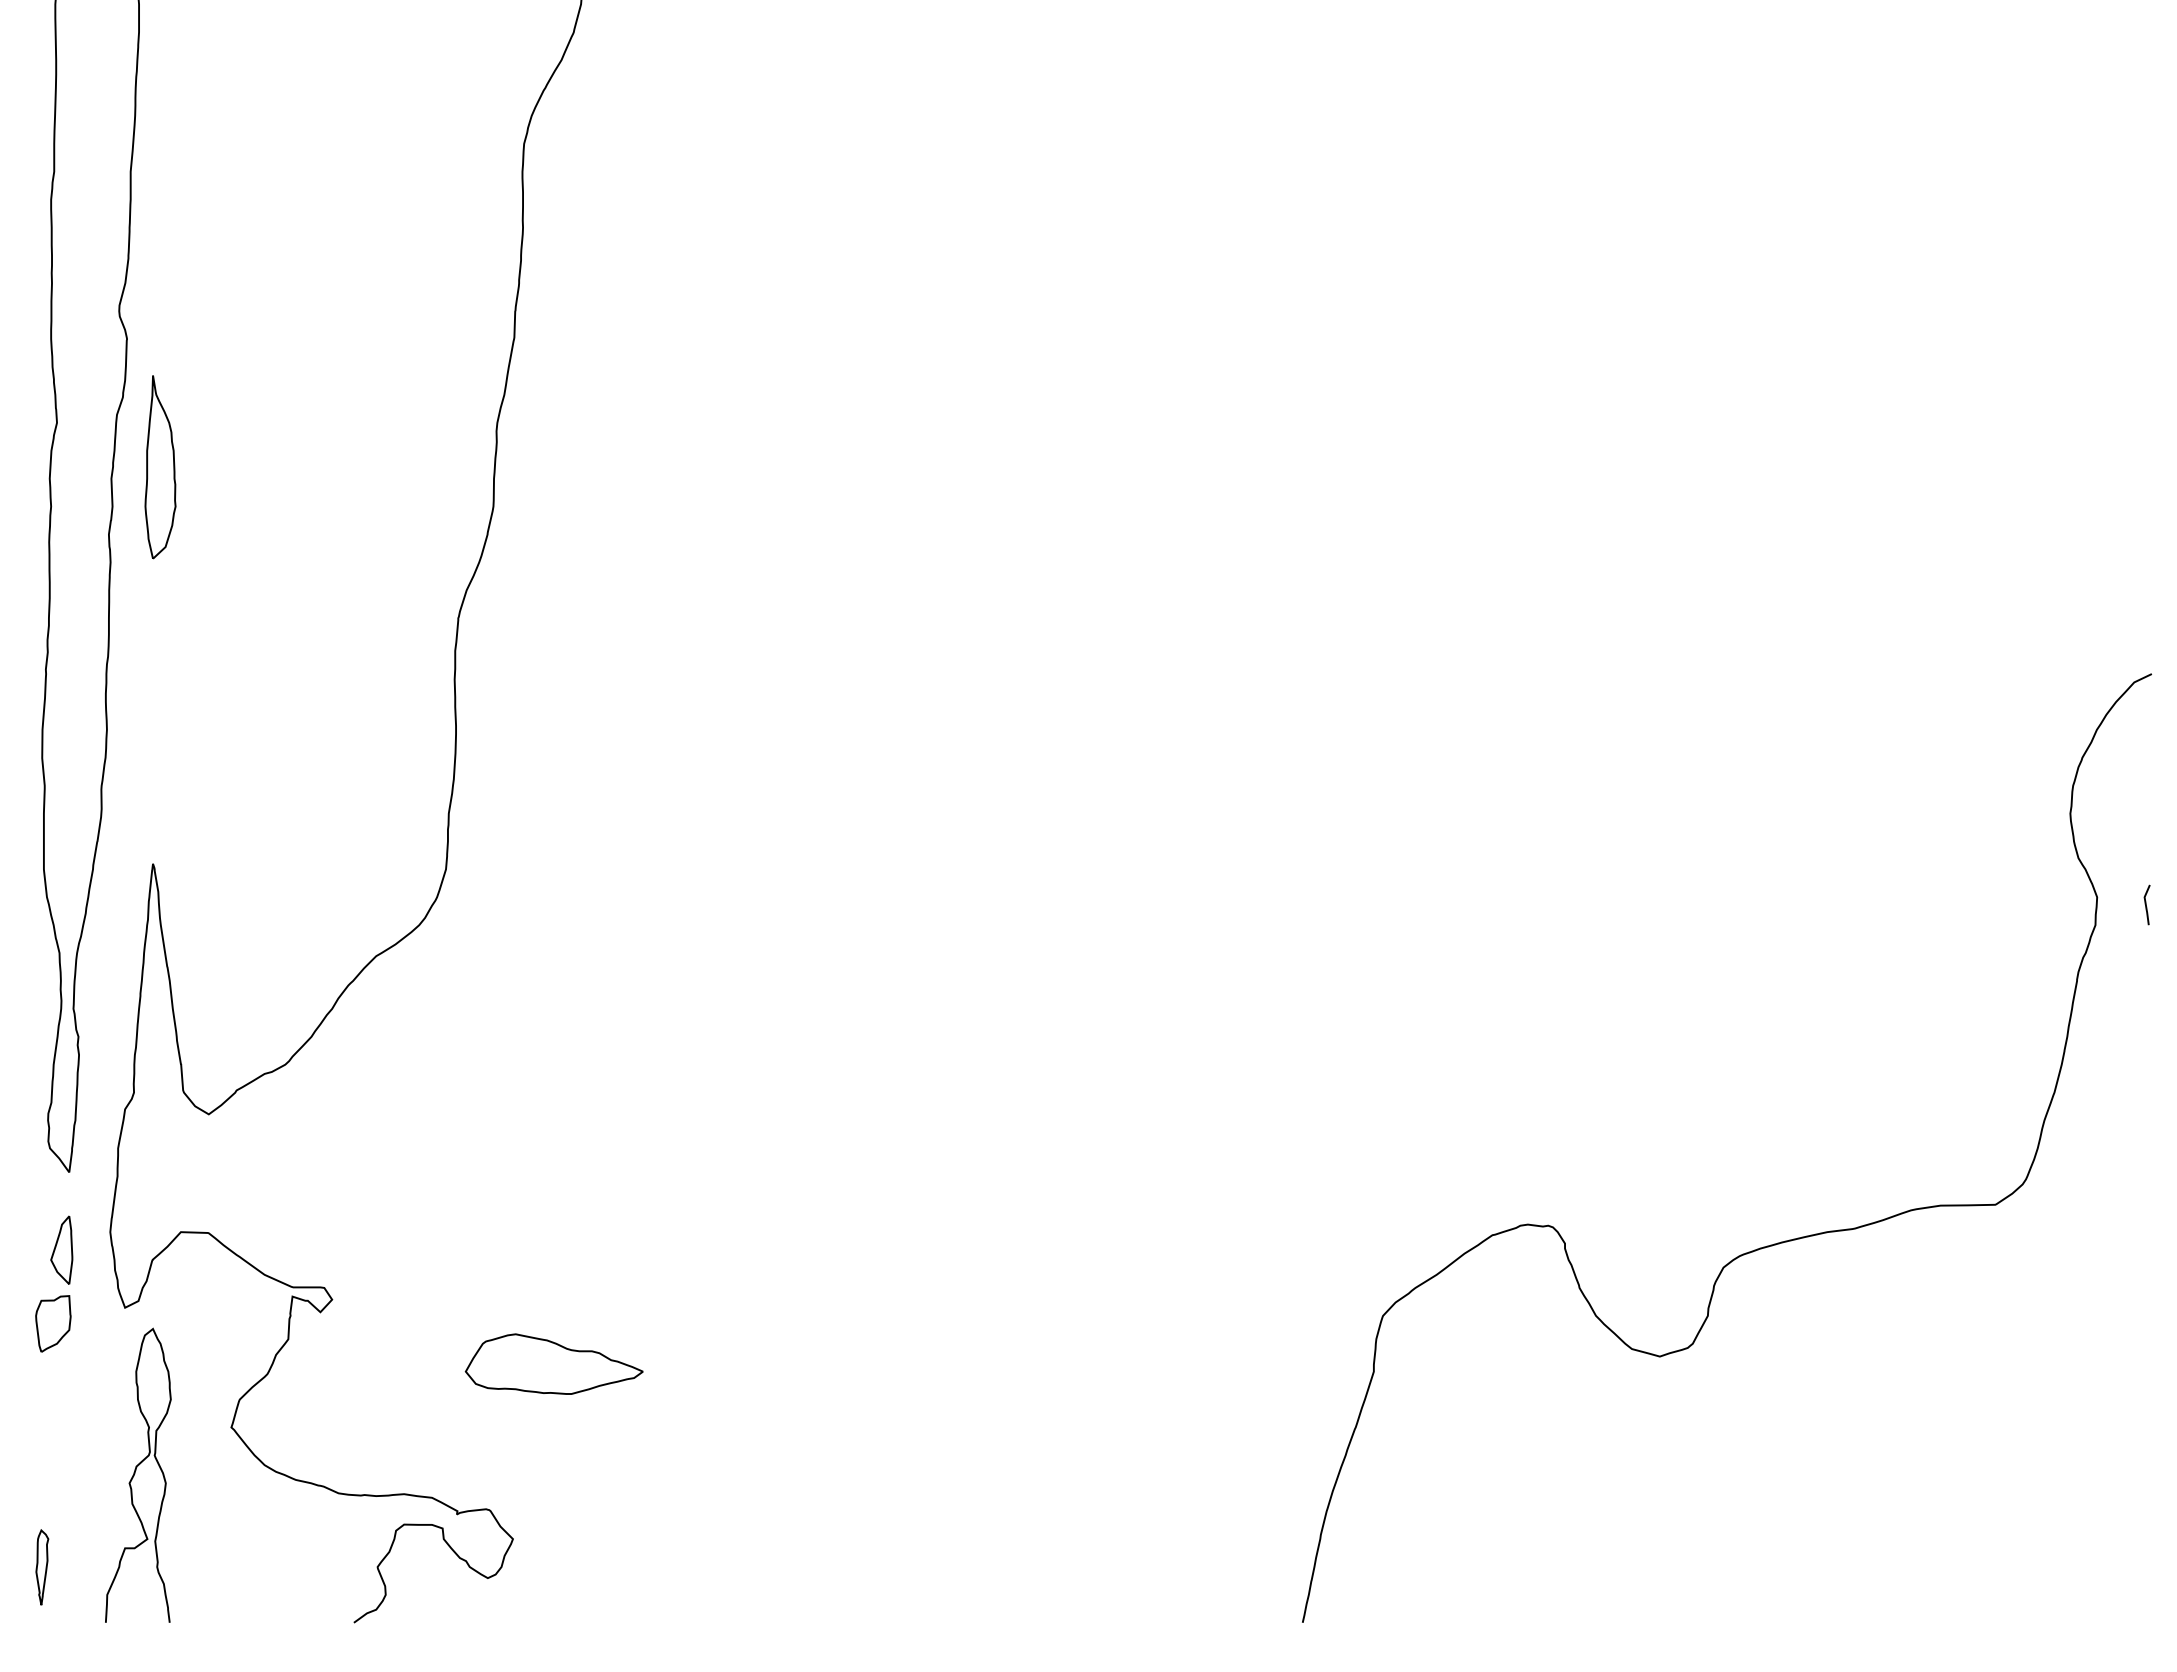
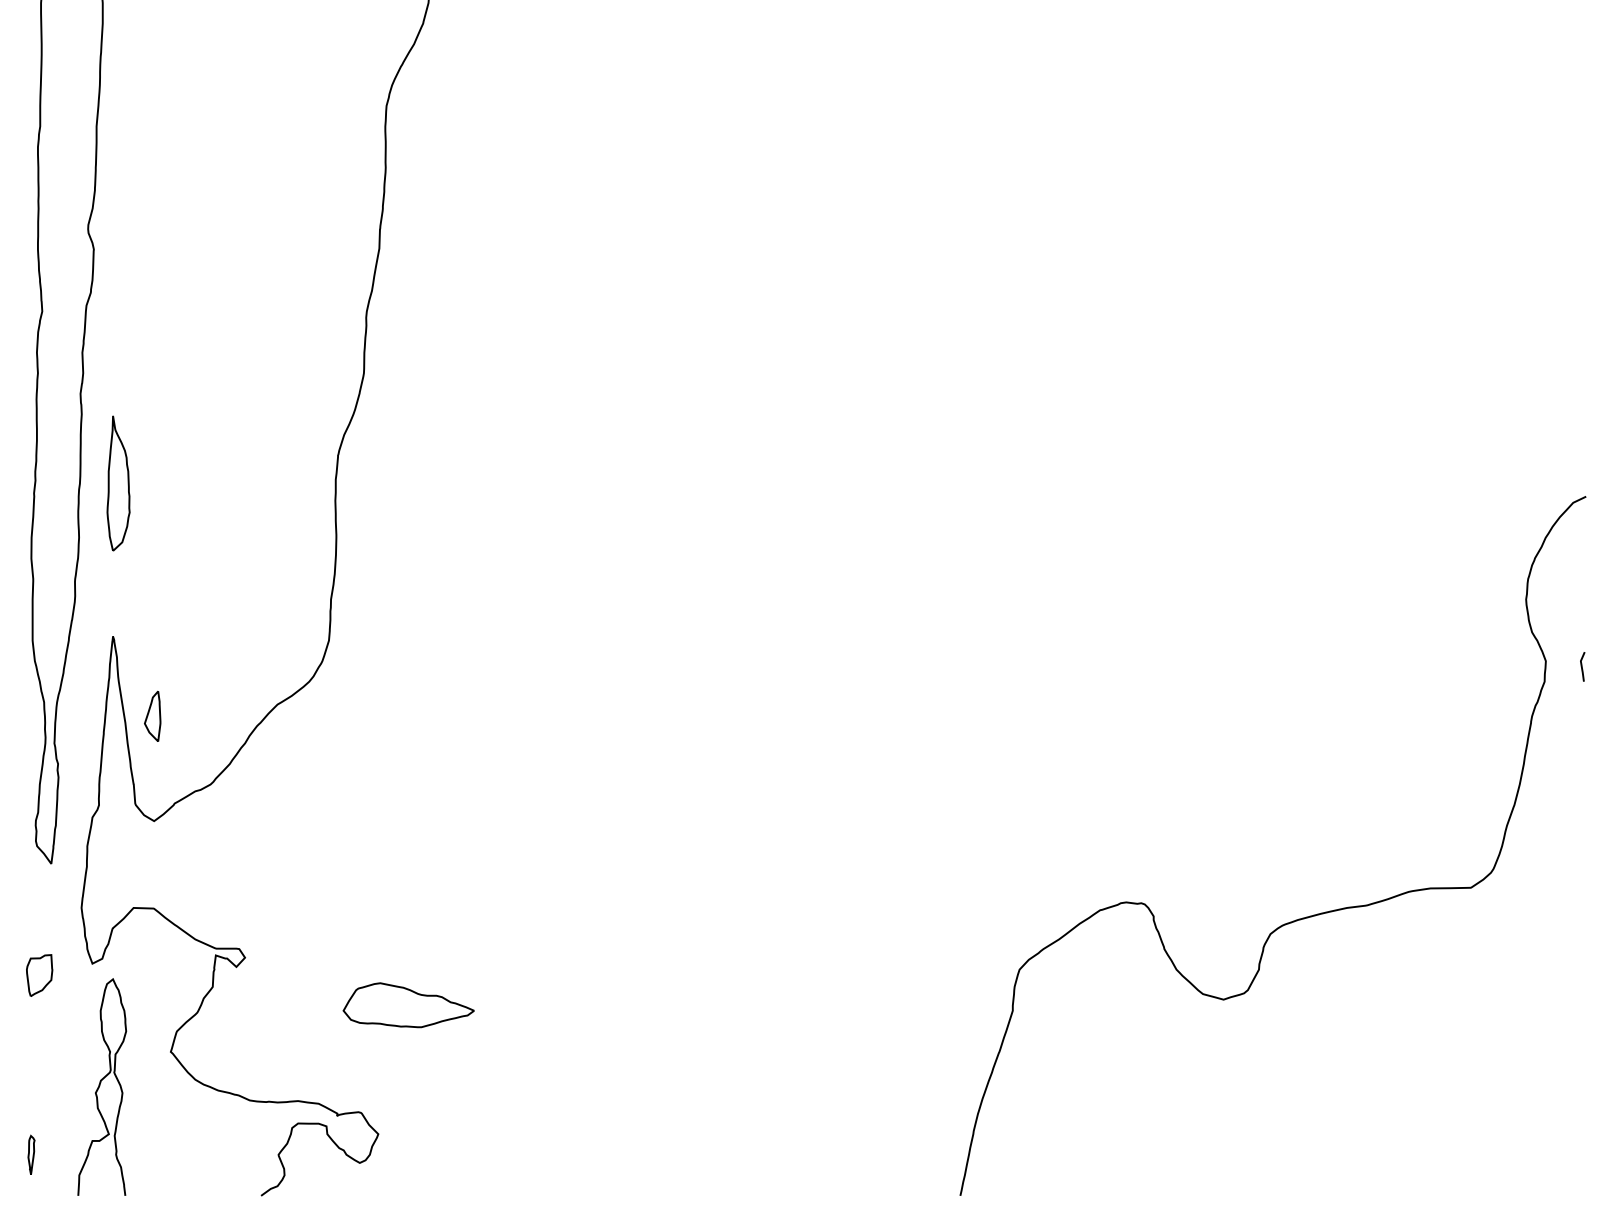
part: (160, 467) -> (118, 483), moved
part: (61, 1249) -> (152, 715), moved
part: (42, 1567) -> (31, 1155), size x0.7

